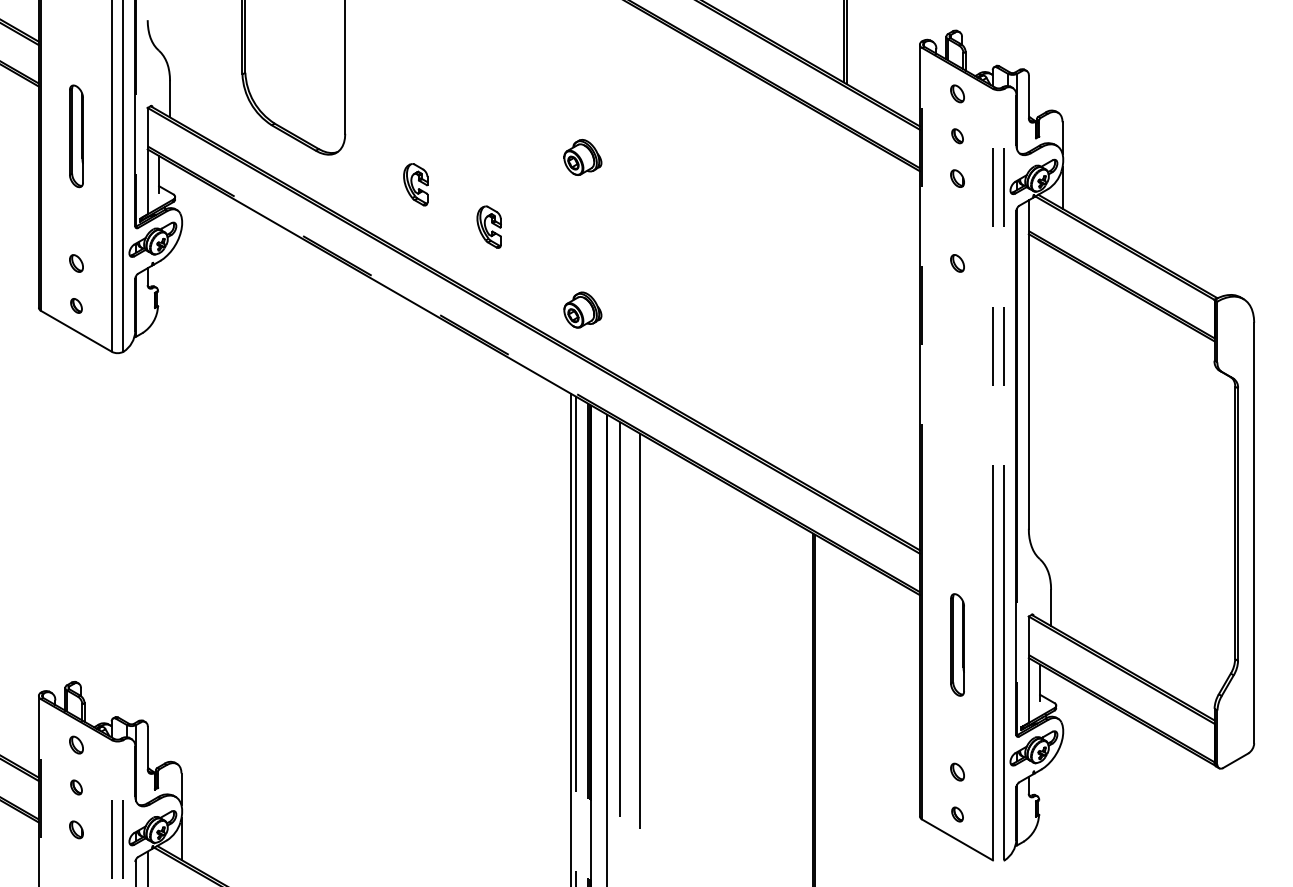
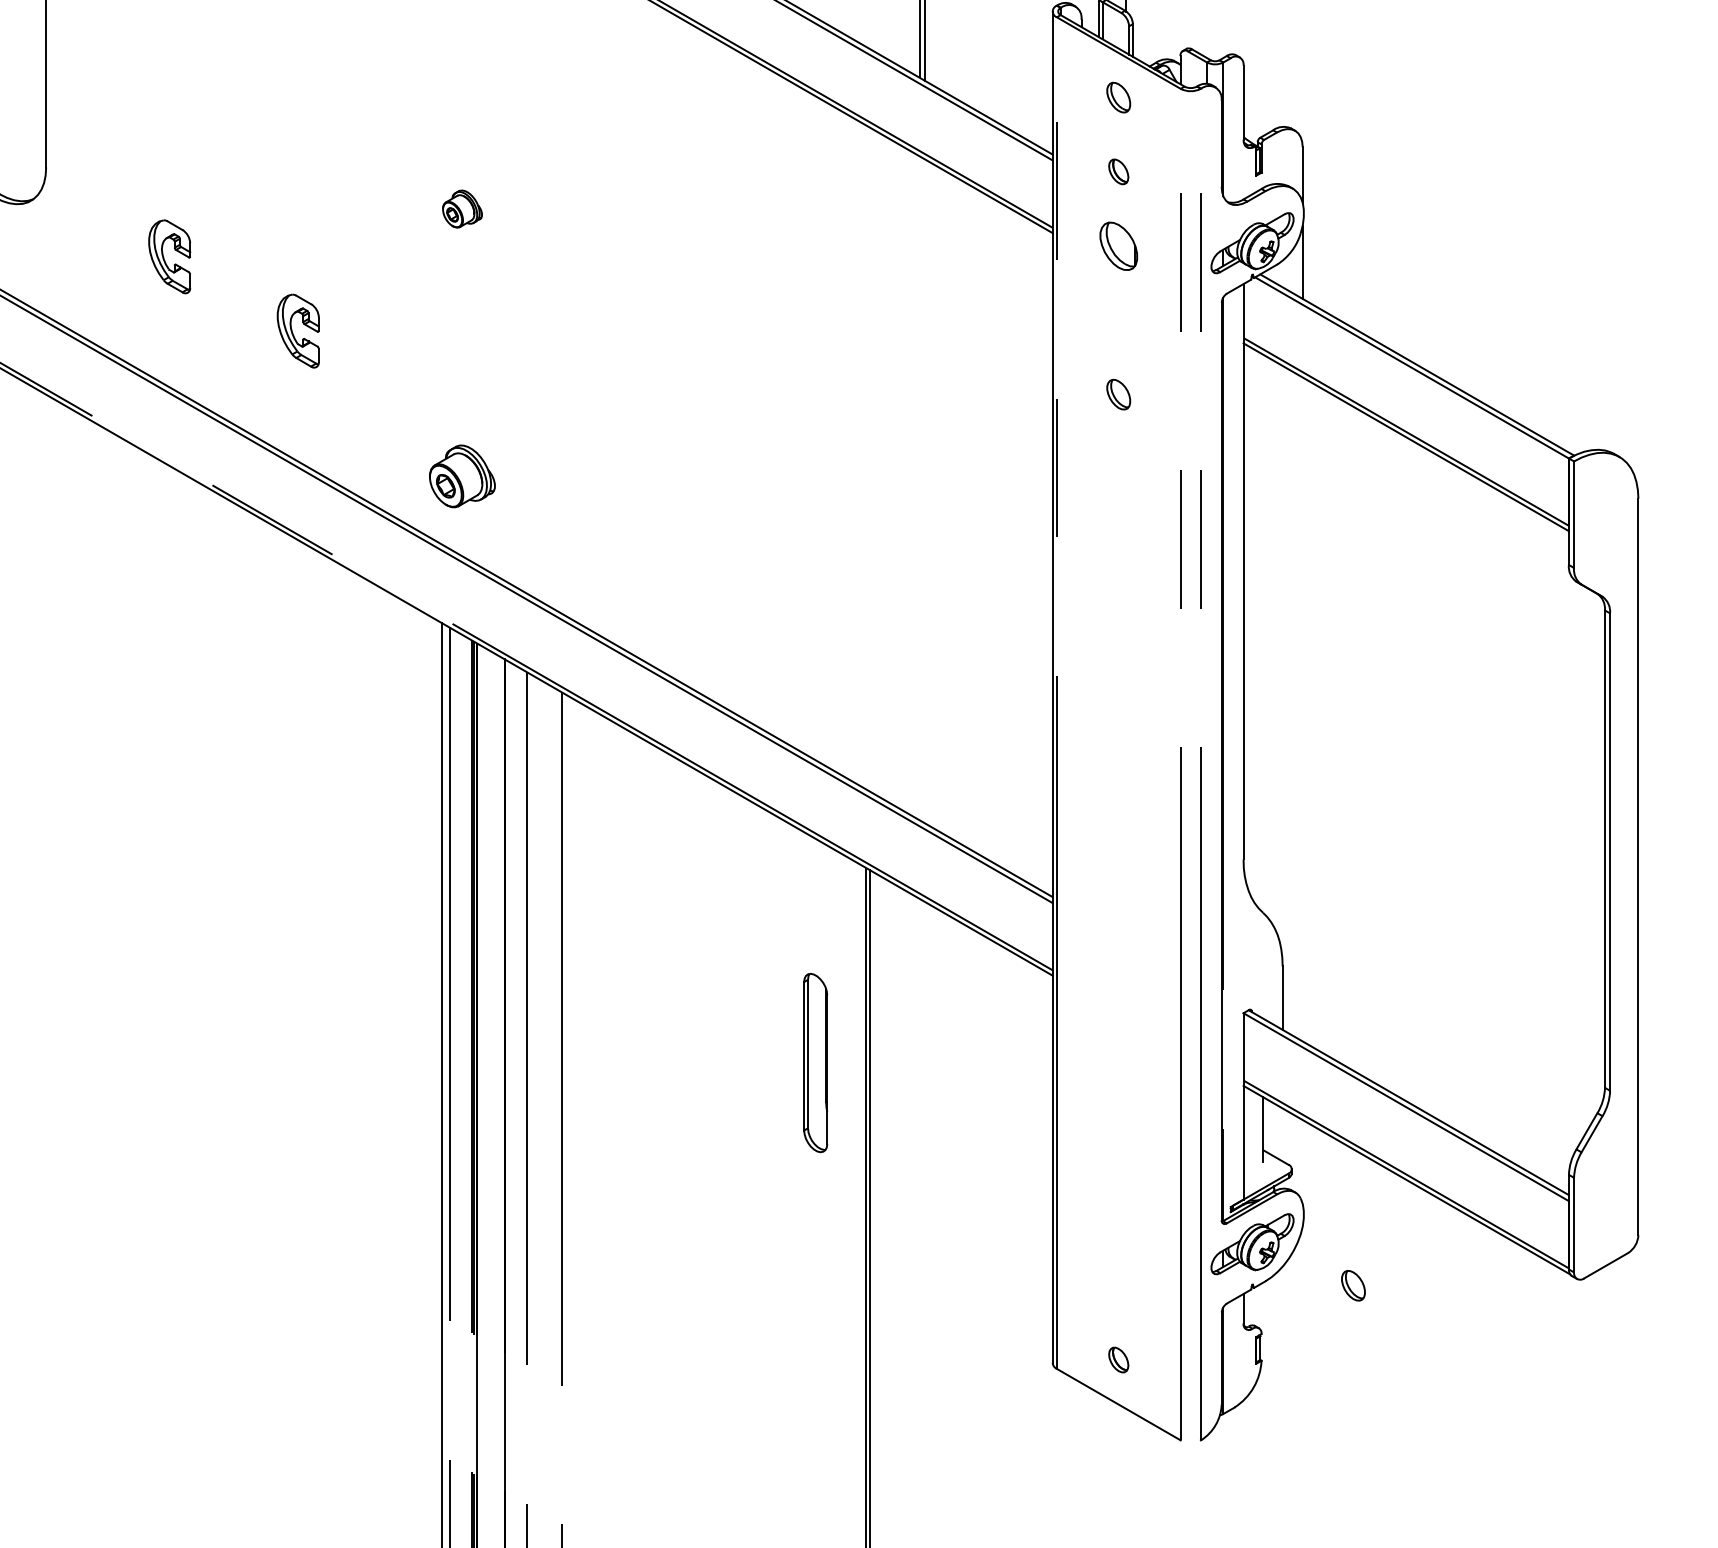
part: (582, 157) -> (461, 209), size x0.6
part: (957, 178) -> (1118, 245), size x1.6
part: (957, 644) -> (815, 1062), moved
part: (957, 771) -> (1353, 1284), moved

